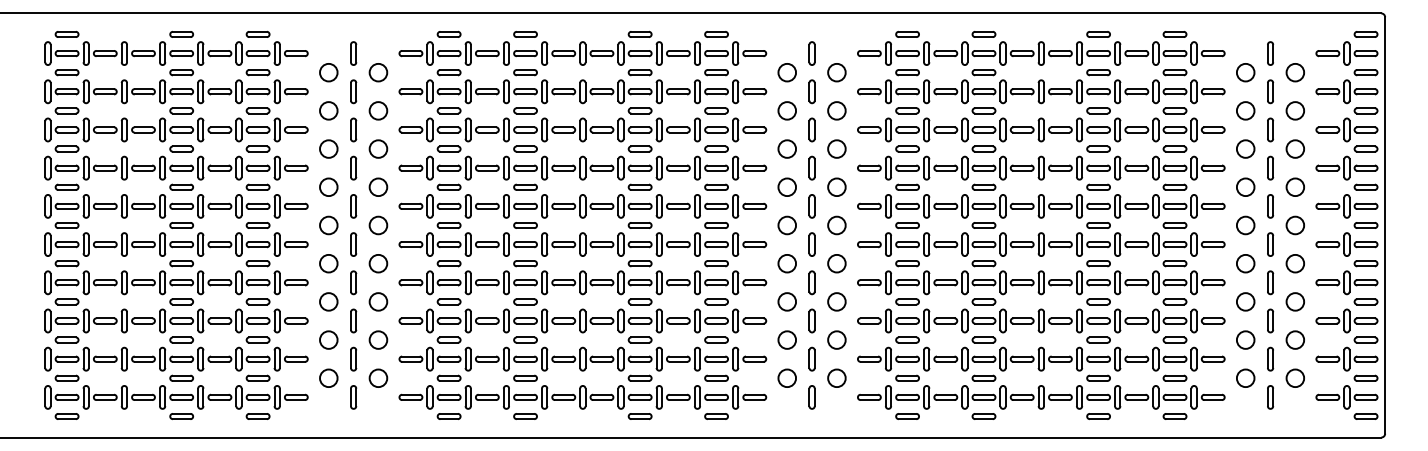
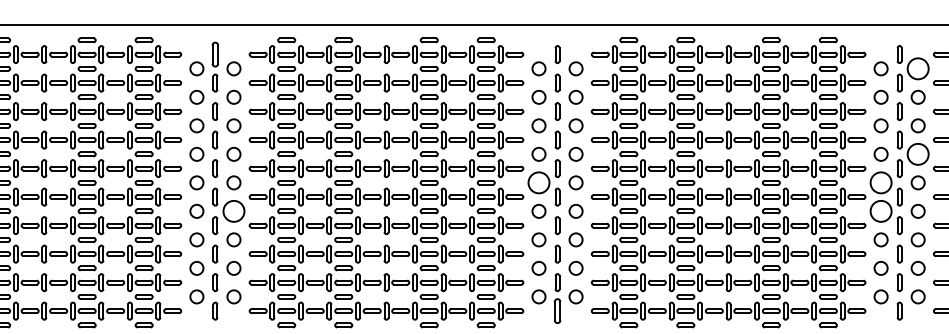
part: (353, 53) -> (215, 54), size x1.4
circle: (1295, 72) -> (918, 68), size x1.6
circle: (1295, 187) -> (918, 154), size x1.6
circle: (787, 225) -> (539, 182), size x1.6
circle: (1245, 225) -> (880, 182), size x1.6
circle: (378, 263) -> (234, 211), size x1.6
circle: (1245, 263) -> (880, 211), size x1.6
part: (811, 397) -> (557, 311), size x1.4

